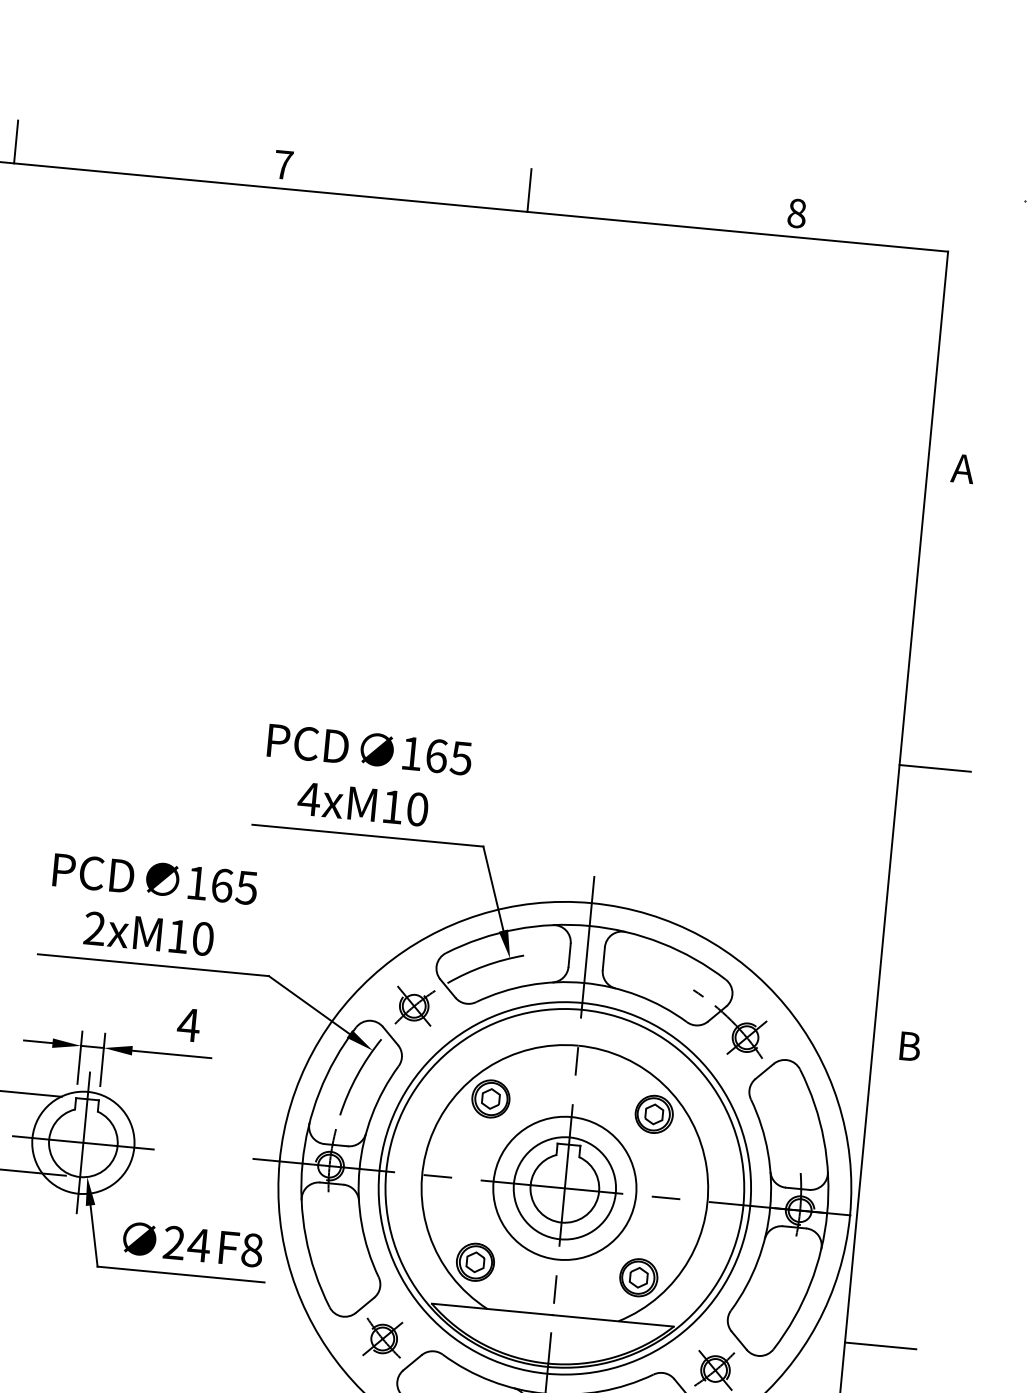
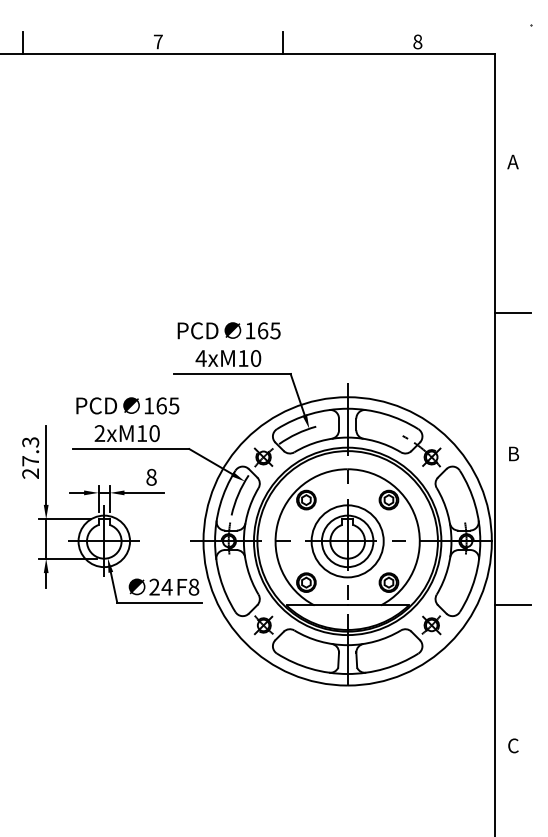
text: (188, 1023) -> (151, 476), 4 -> 8

